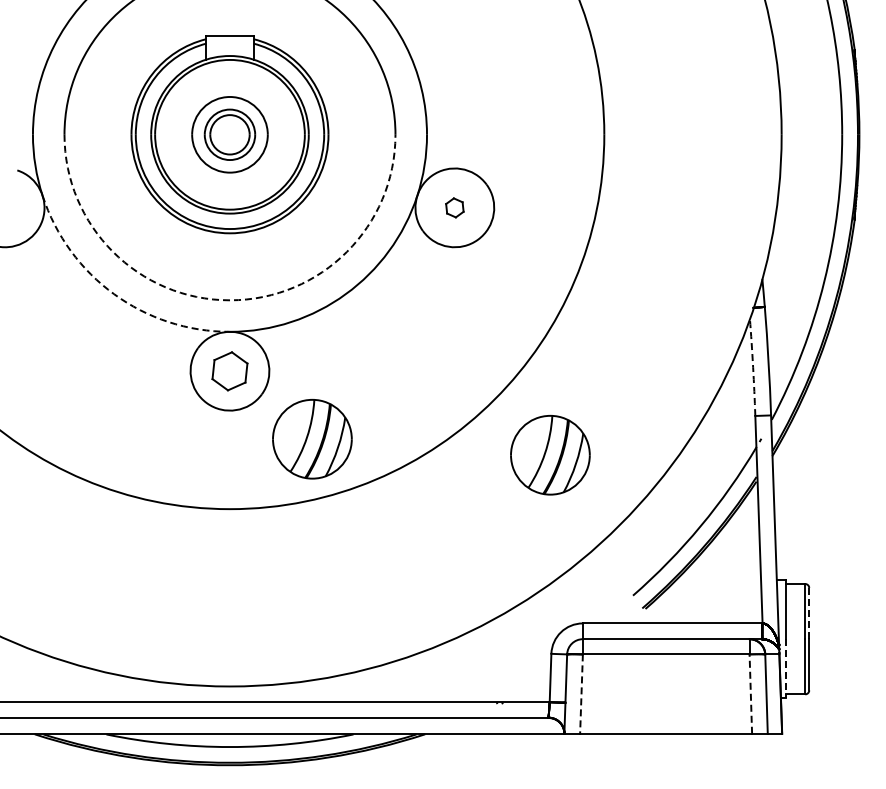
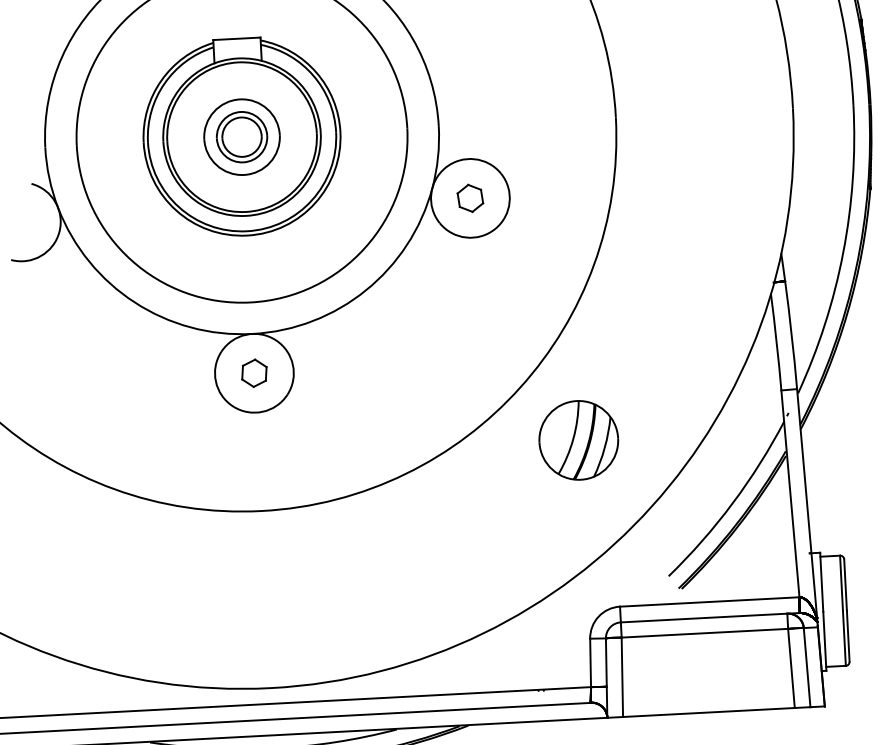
part: (454, 207) -> (470, 198), size x1.43
arc: (114, 294) -> (135, 302), dashed -> solid
arc: (229, 300) -> (250, 302), dashed -> solid
arc: (753, 367) -> (777, 342), dashed -> solid
part: (229, 370) -> (253, 372), size x0.71
part: (312, 439) -> (340, 437), removed
line: (809, 613) -> (845, 584), dashed -> solid
line: (785, 668) -> (824, 641), dashed -> solid
line: (581, 694) -> (622, 677), dashed -> solid
line: (750, 694) -> (791, 668), dashed -> solid

